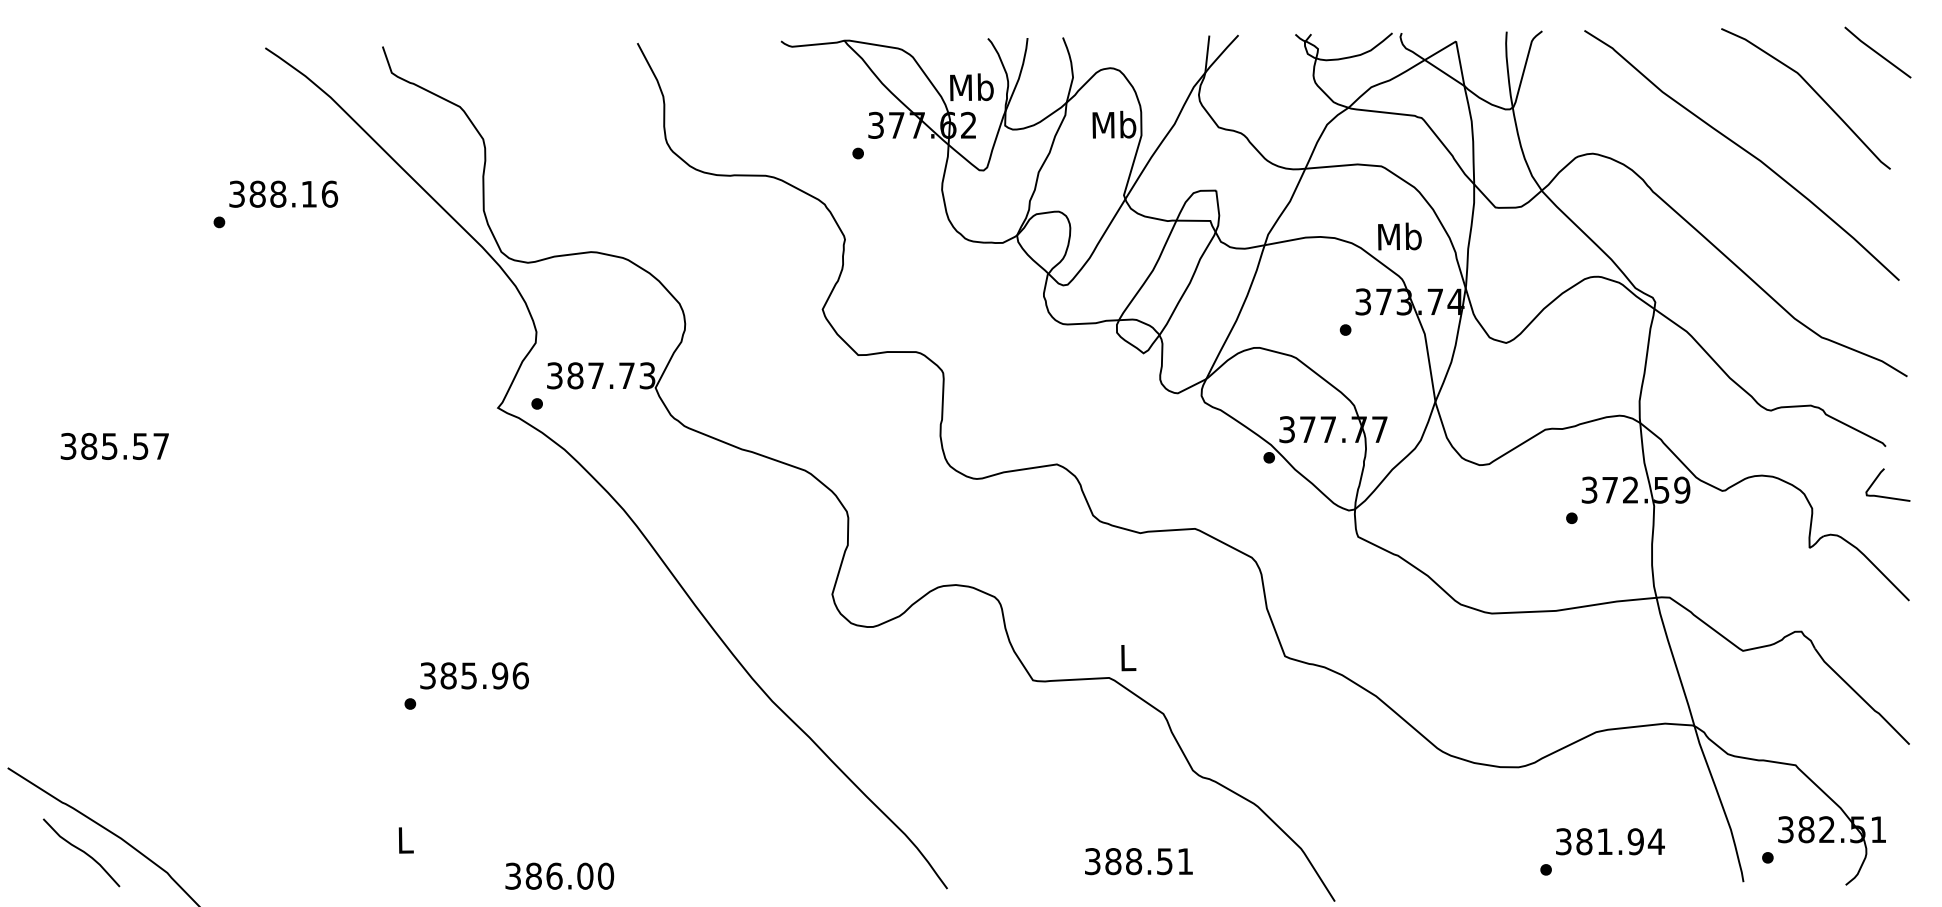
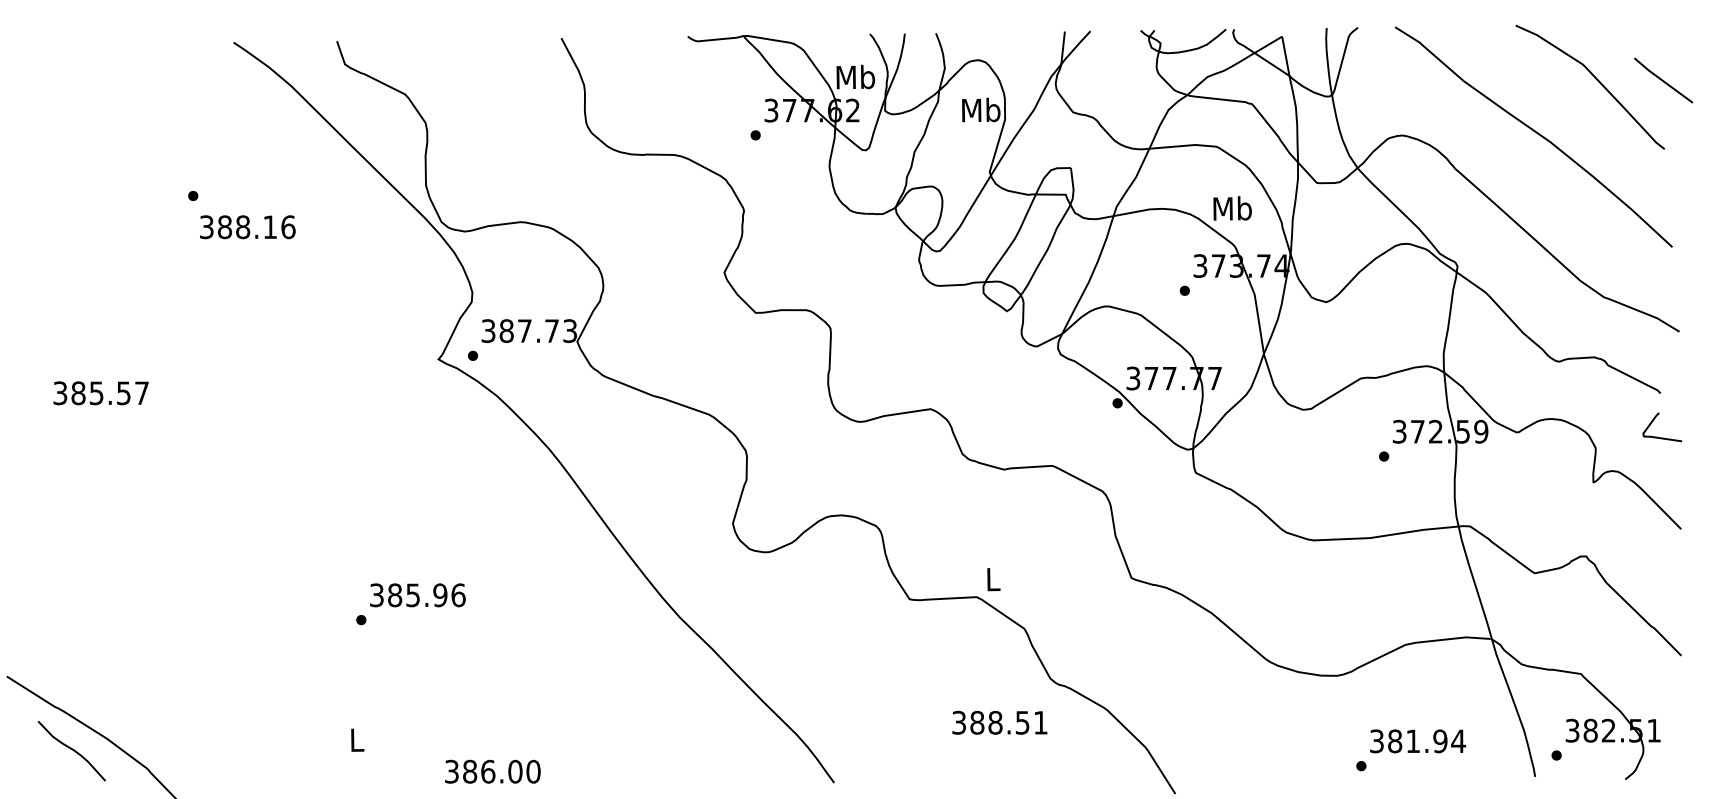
line: (1877, 52) -> (1663, 80), moved
text: (283, 194) -> (247, 227), moved
text: (1138, 861) -> (999, 722), moved

